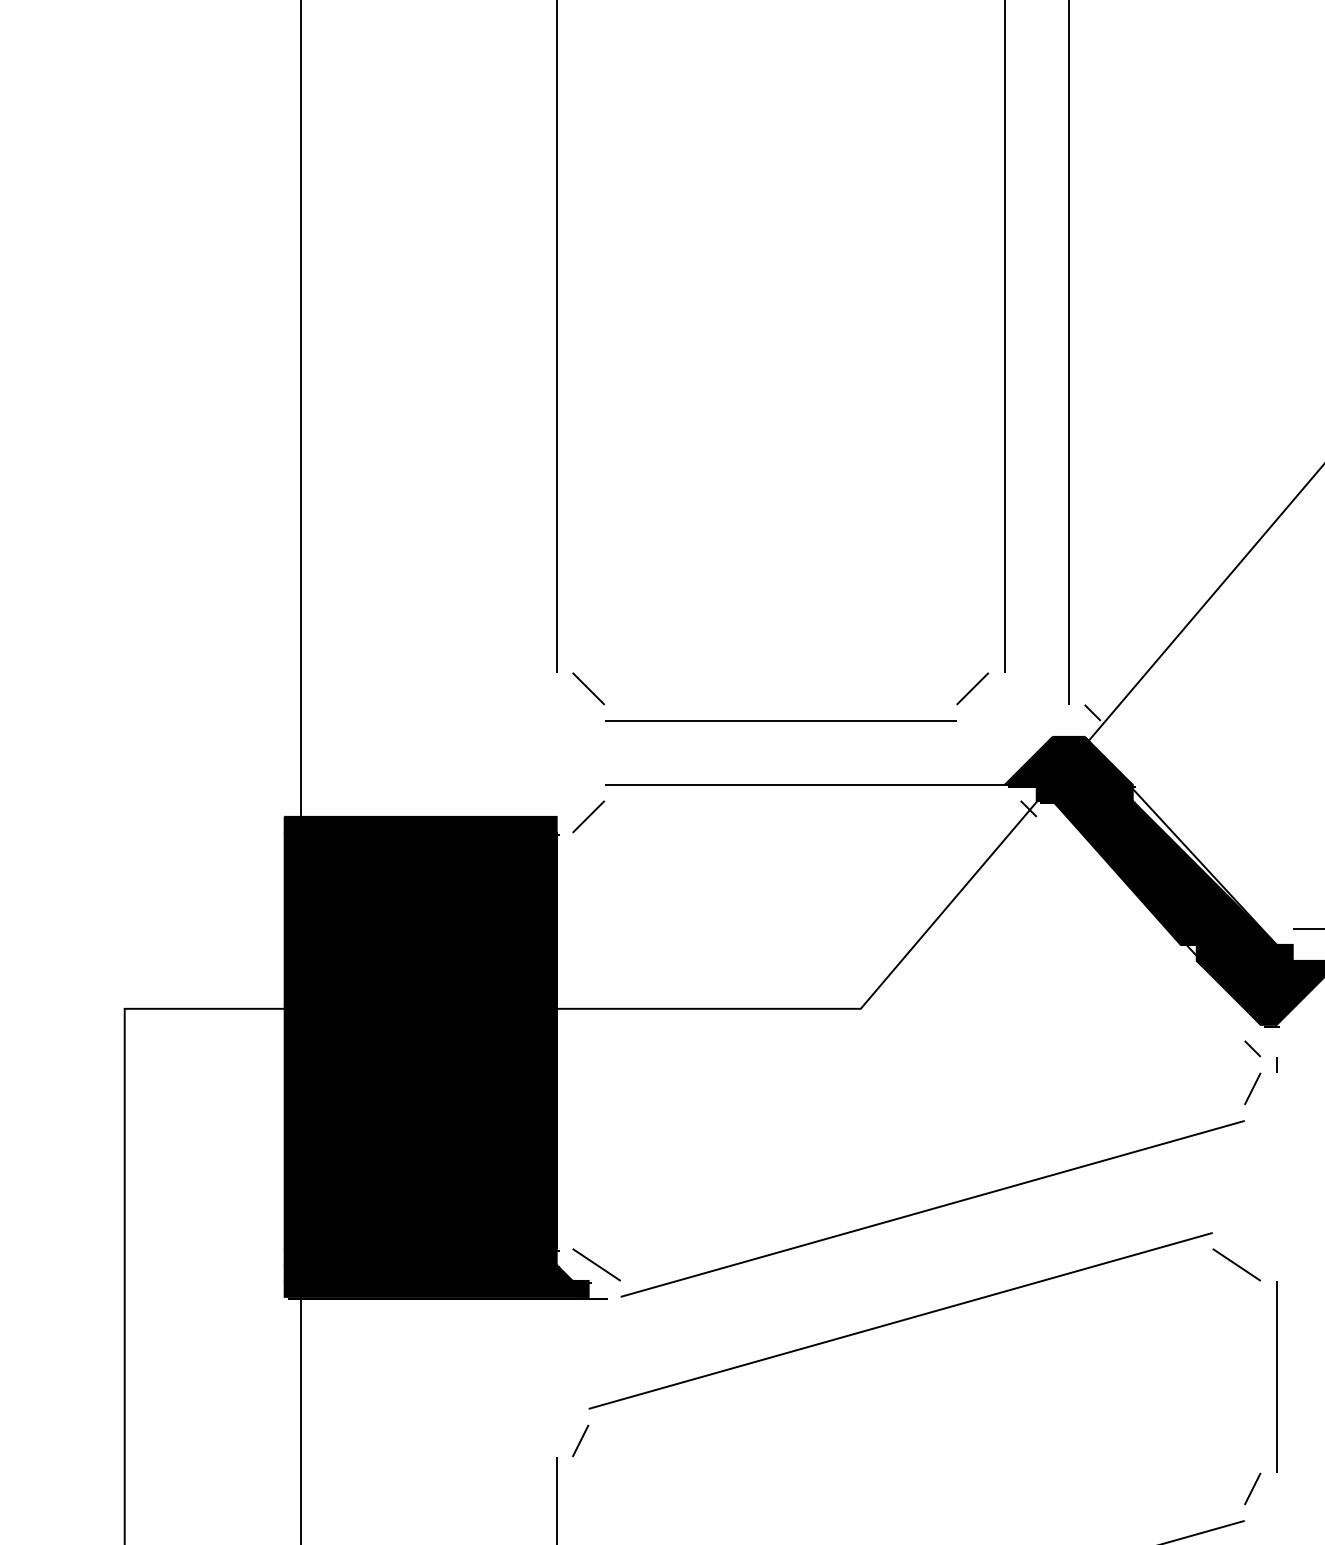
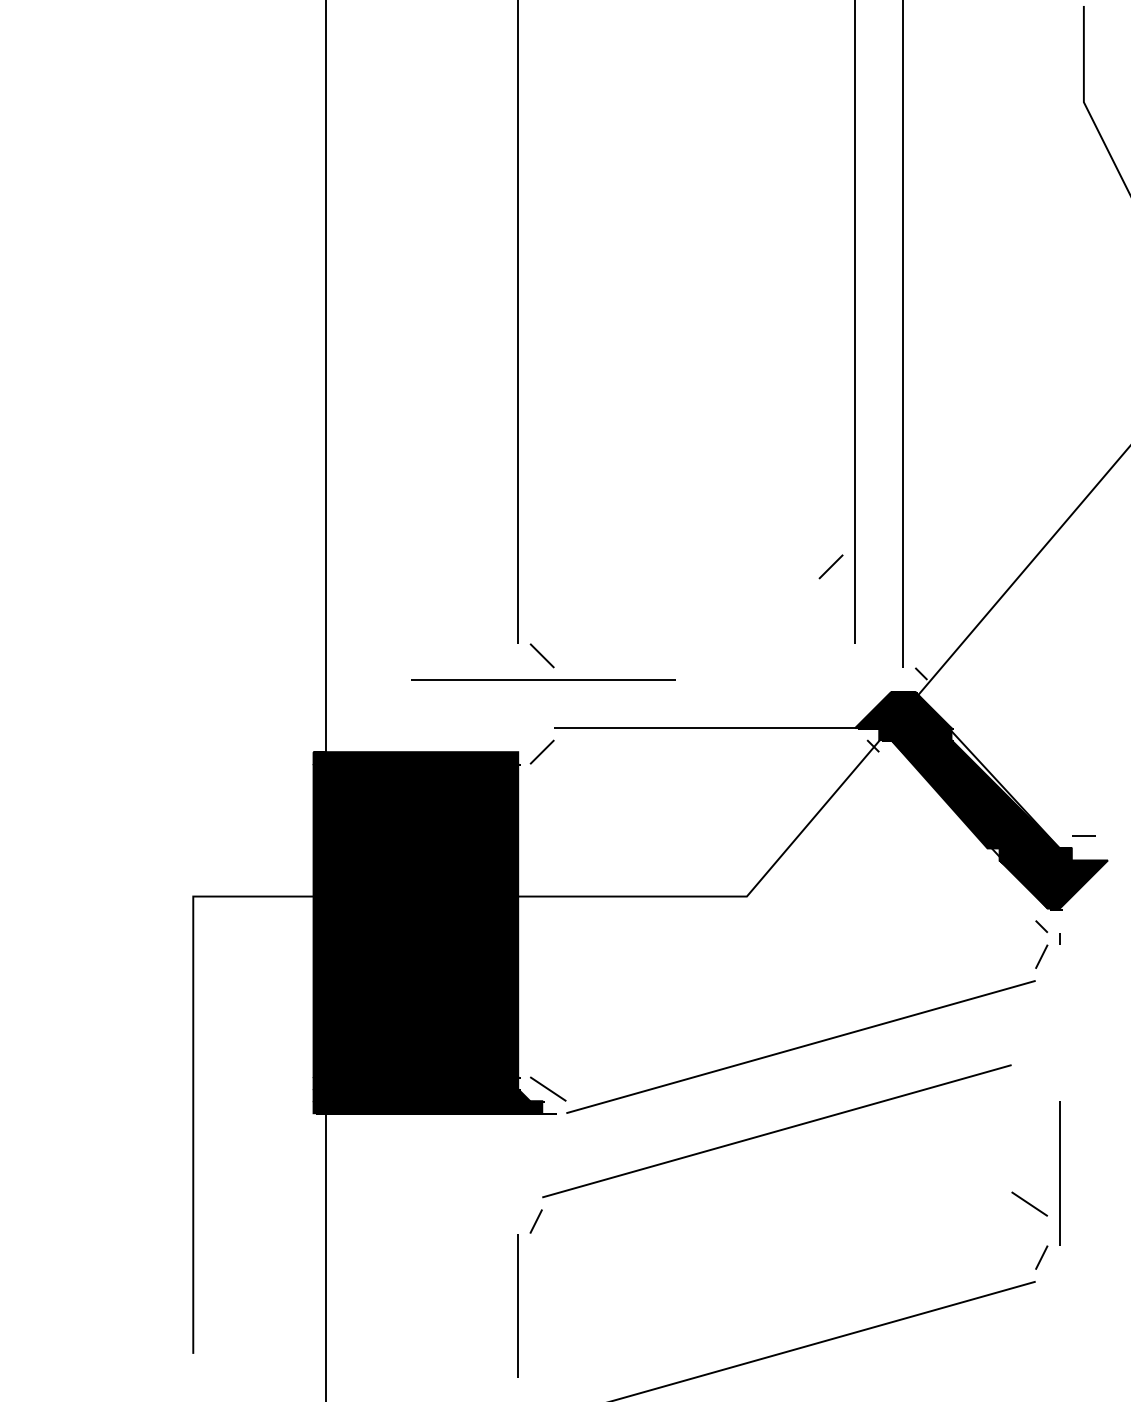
line: (971, 688) -> (830, 566), moved
line: (780, 720) -> (543, 679), moved
line: (1236, 1264) -> (1029, 1203), moved

